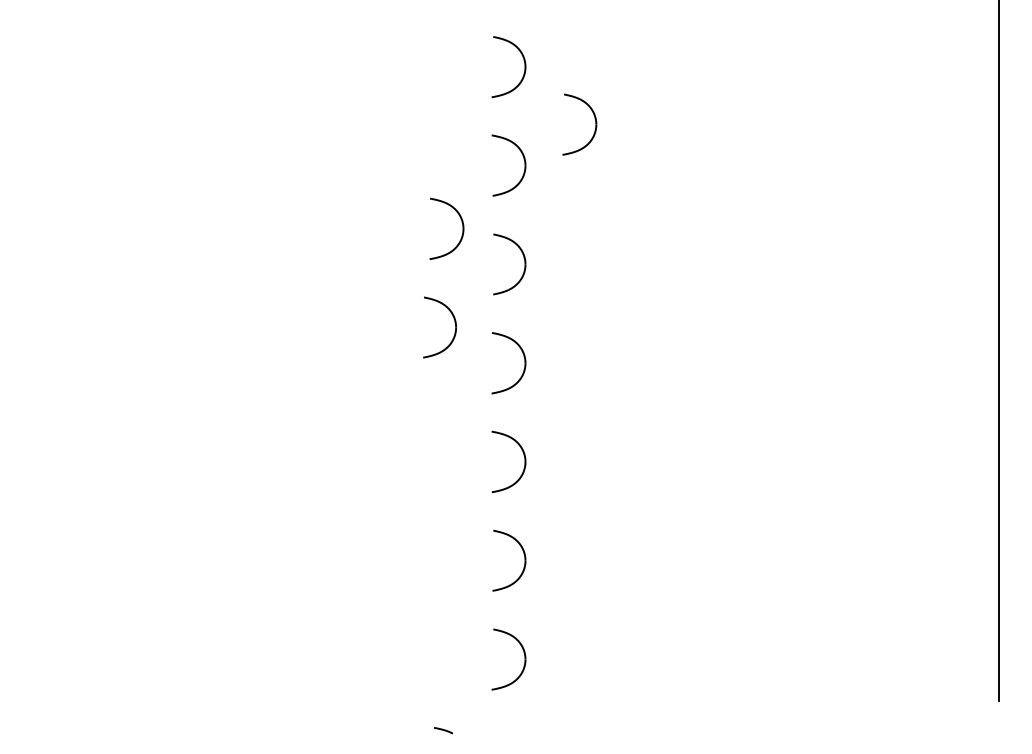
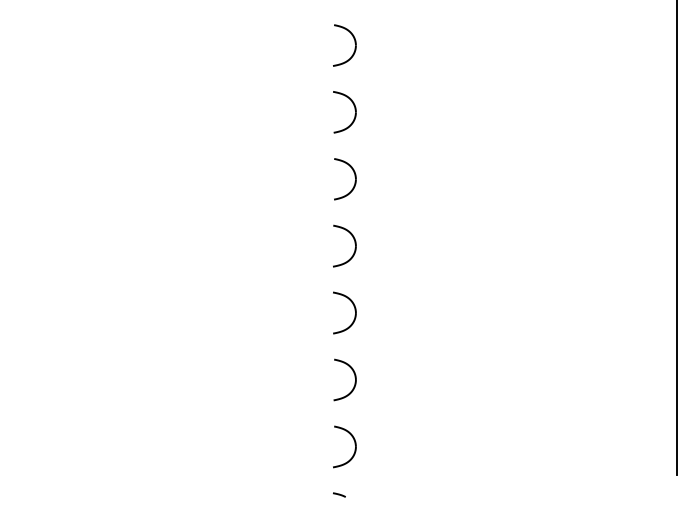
part: (594, 121) -> (402, 82), removed
part: (461, 224) -> (312, 152), removed
part: (454, 323) -> (307, 219), removed
curve: (443, 729) -> (339, 494), moved

